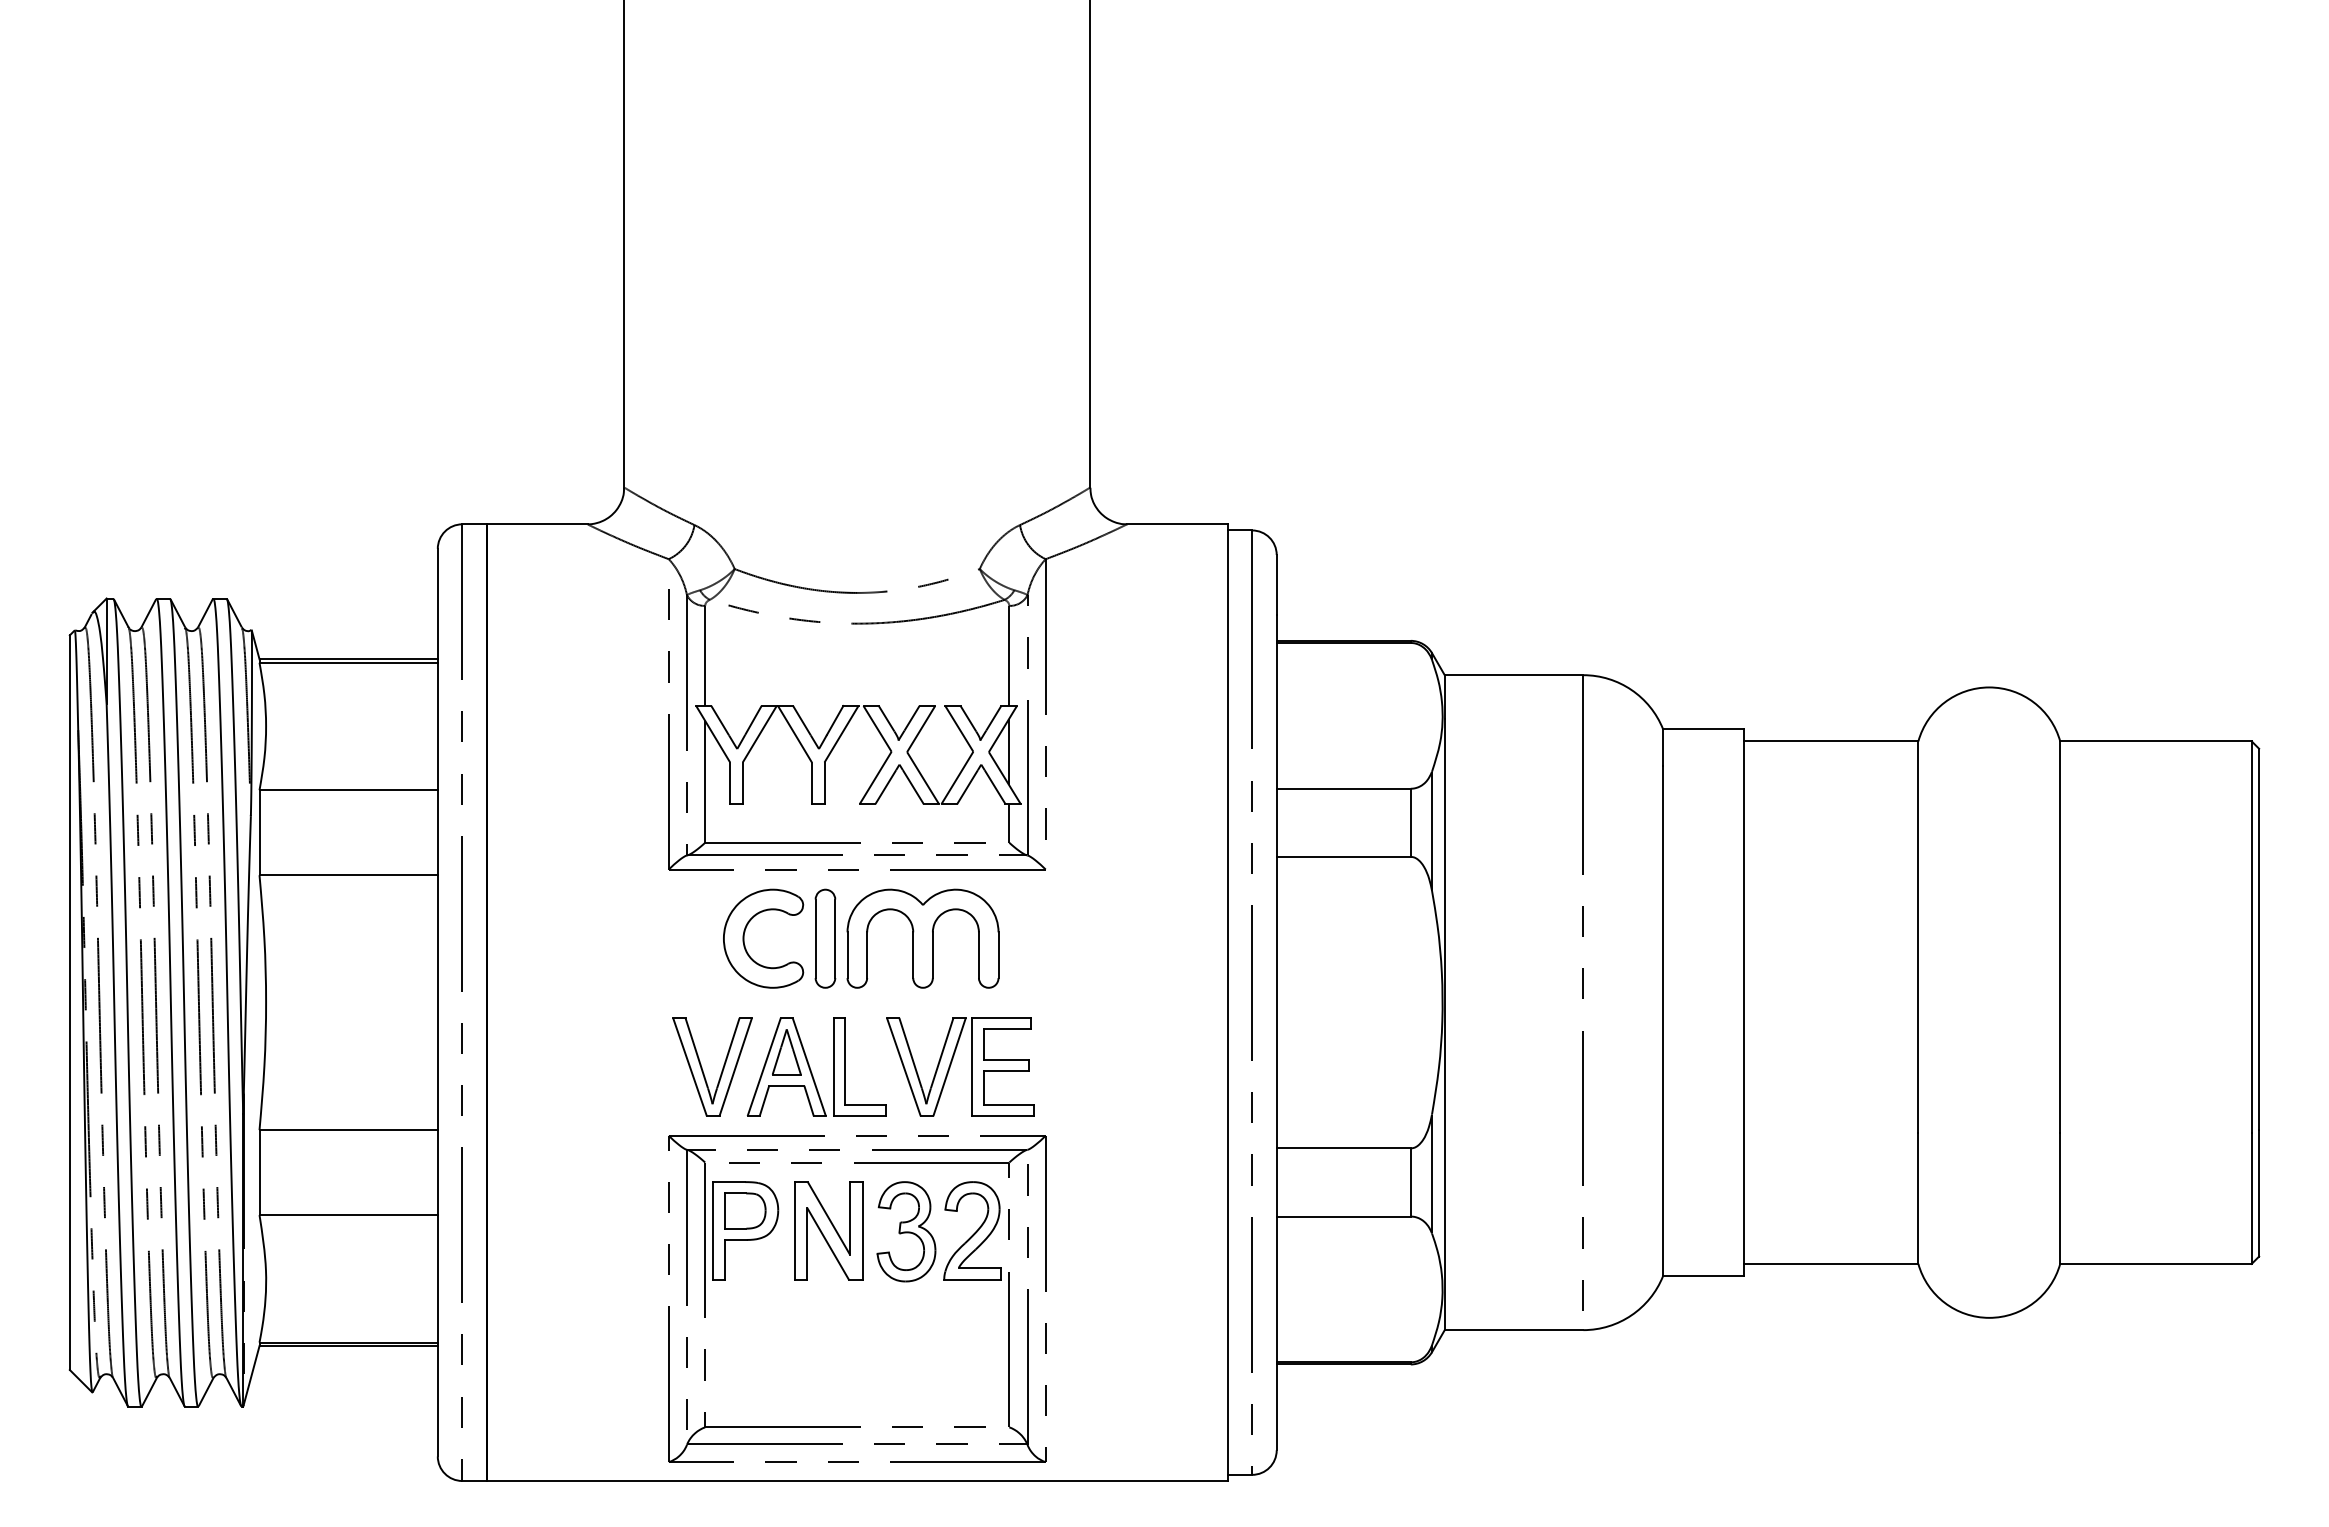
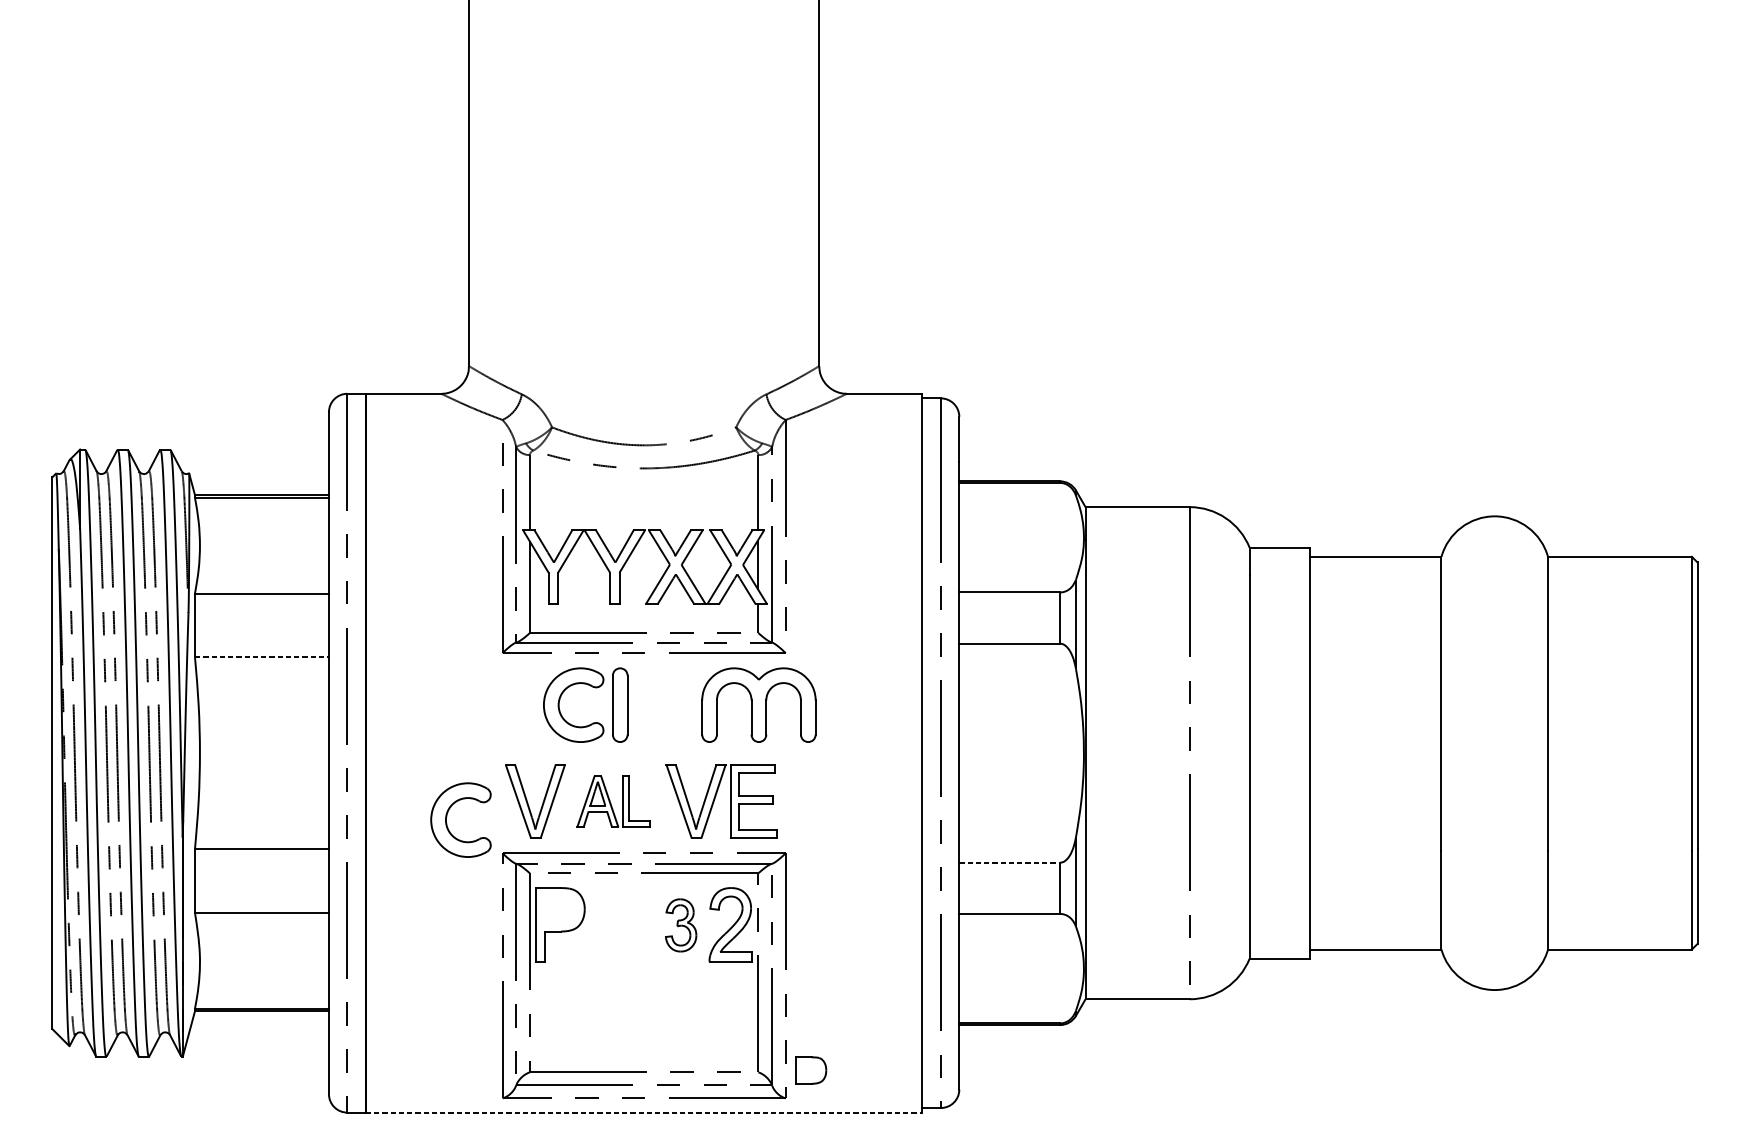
line: (349, 875) -> (262, 657), solid -> dashed
part: (922, 938) -> (758, 704), moved
part: (816, 1066) -> (613, 801), size x0.7
part: (595, 1085) -> (447, 815), added
line: (1344, 1148) -> (1010, 862), solid -> dashed
part: (745, 1210) -> (811, 1070), moved
part: (828, 1230) -> (622, 924), removed
part: (906, 1231) -> (681, 925), size x0.7
line: (857, 1480) -> (644, 1112), solid -> dashed

